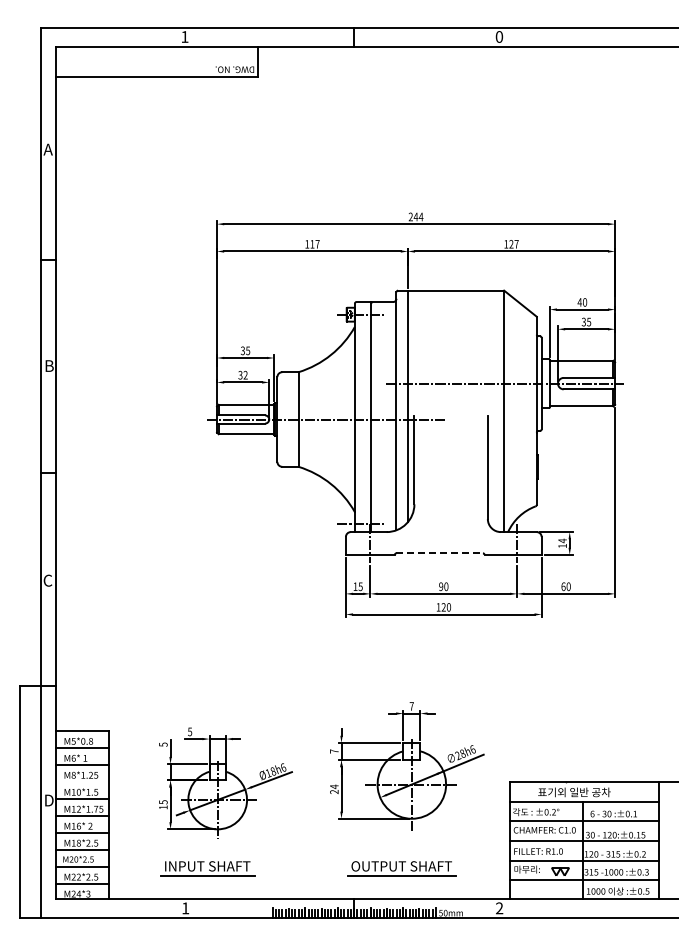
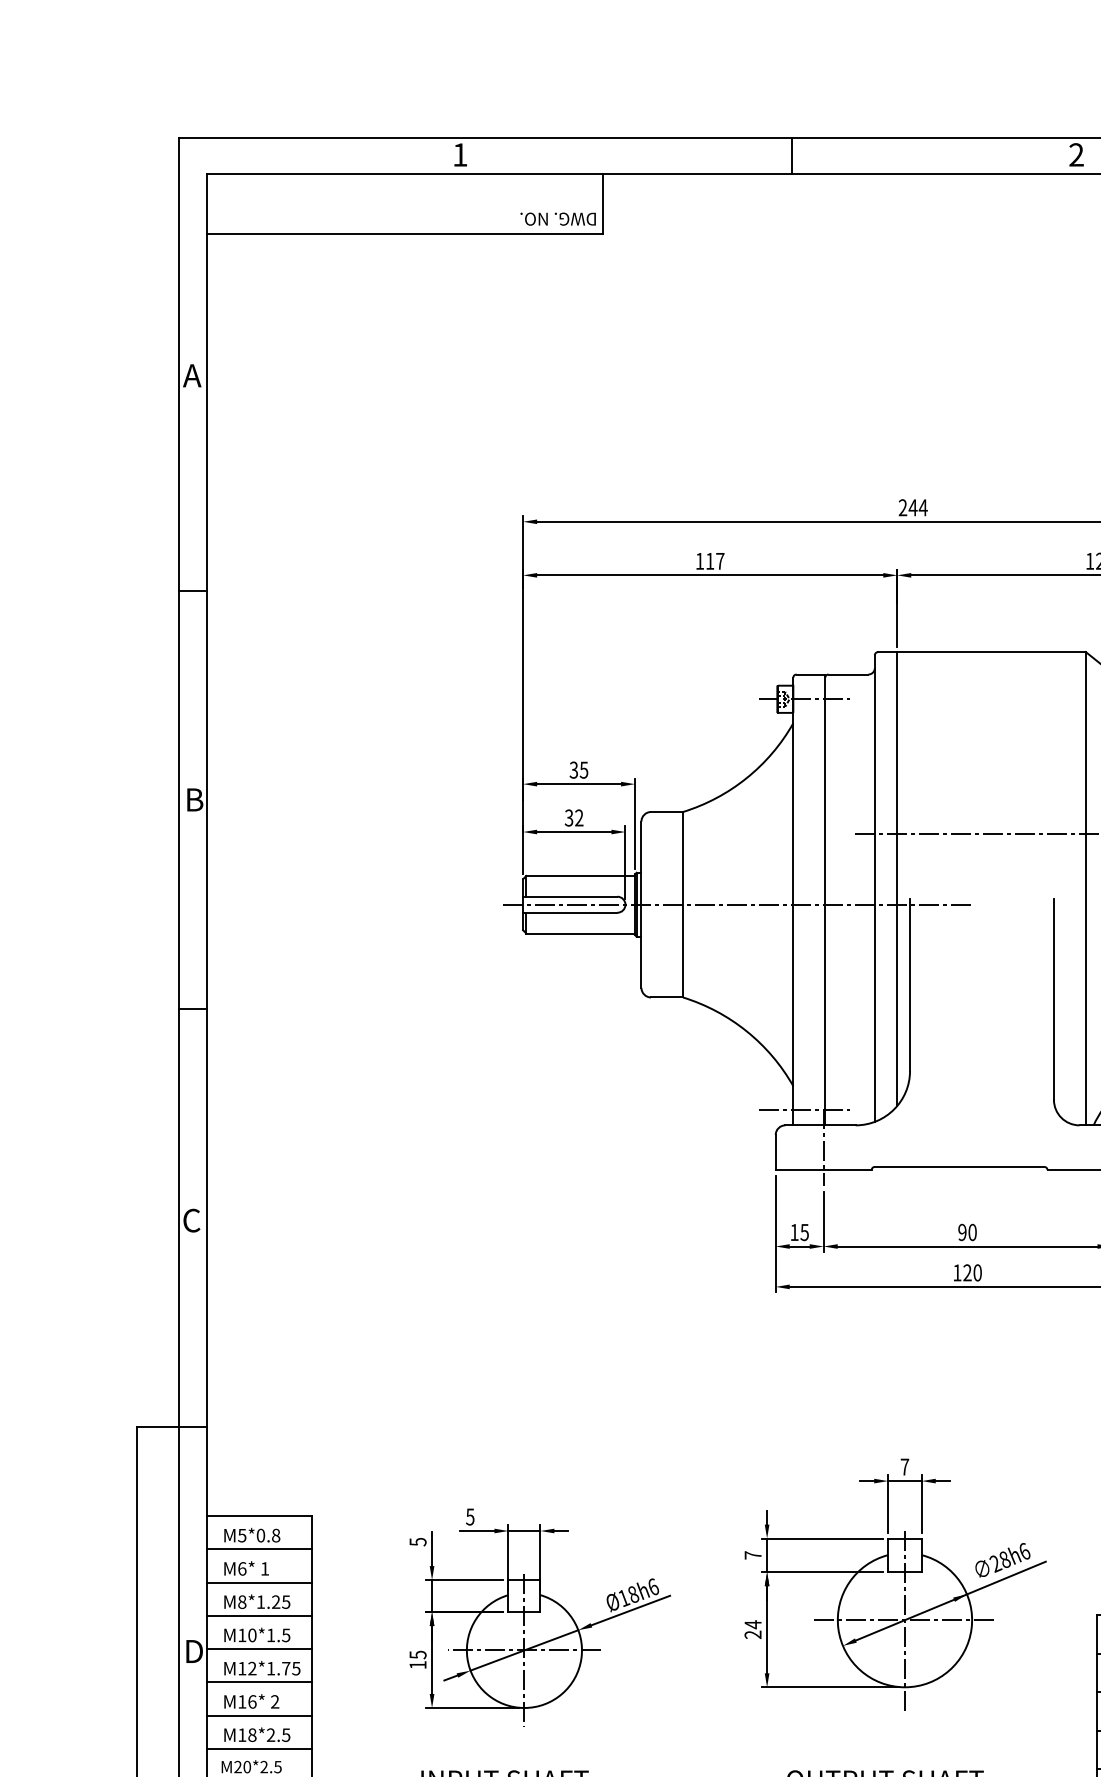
text: (499, 36) -> (1076, 154), 0 -> 2
line: (440, 553) -> (961, 1167), dashed -> solid
line: (82, 782) -> (259, 1616), added

